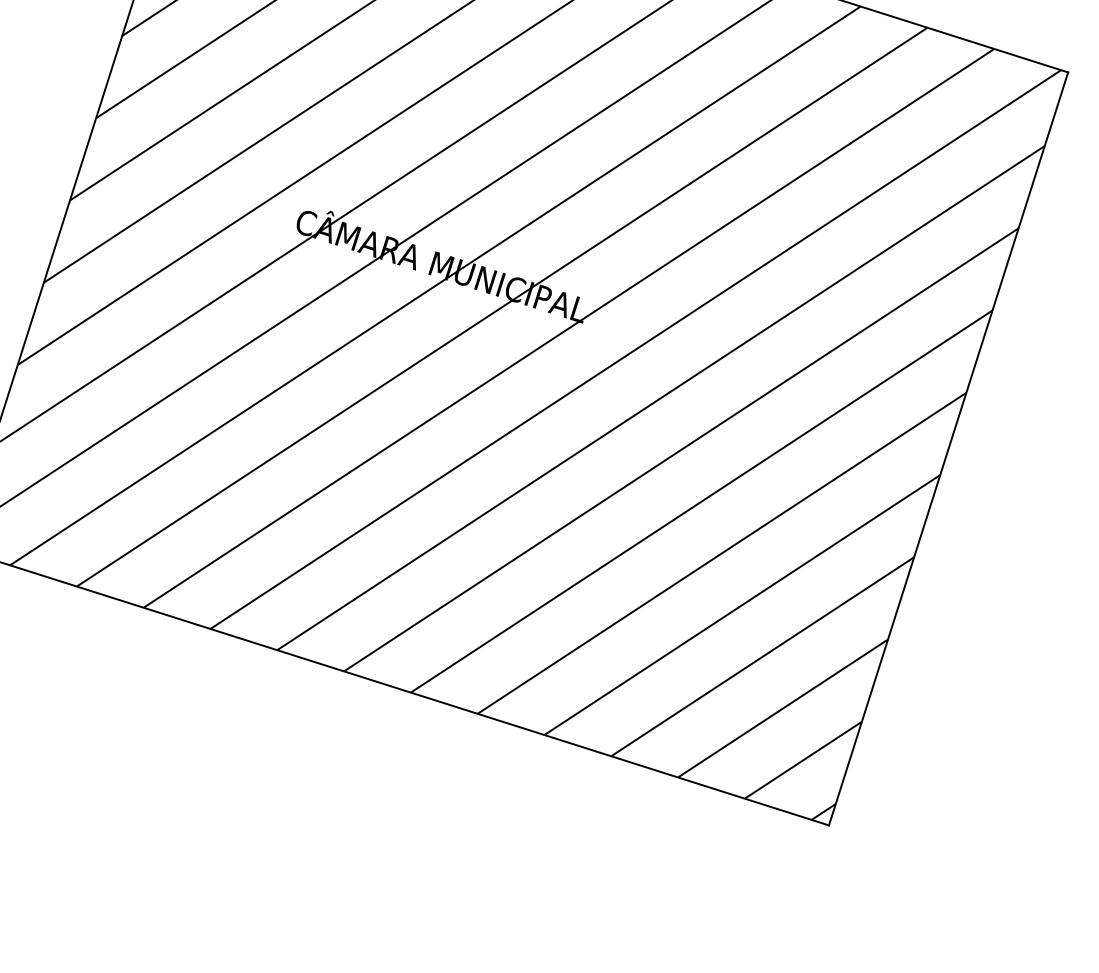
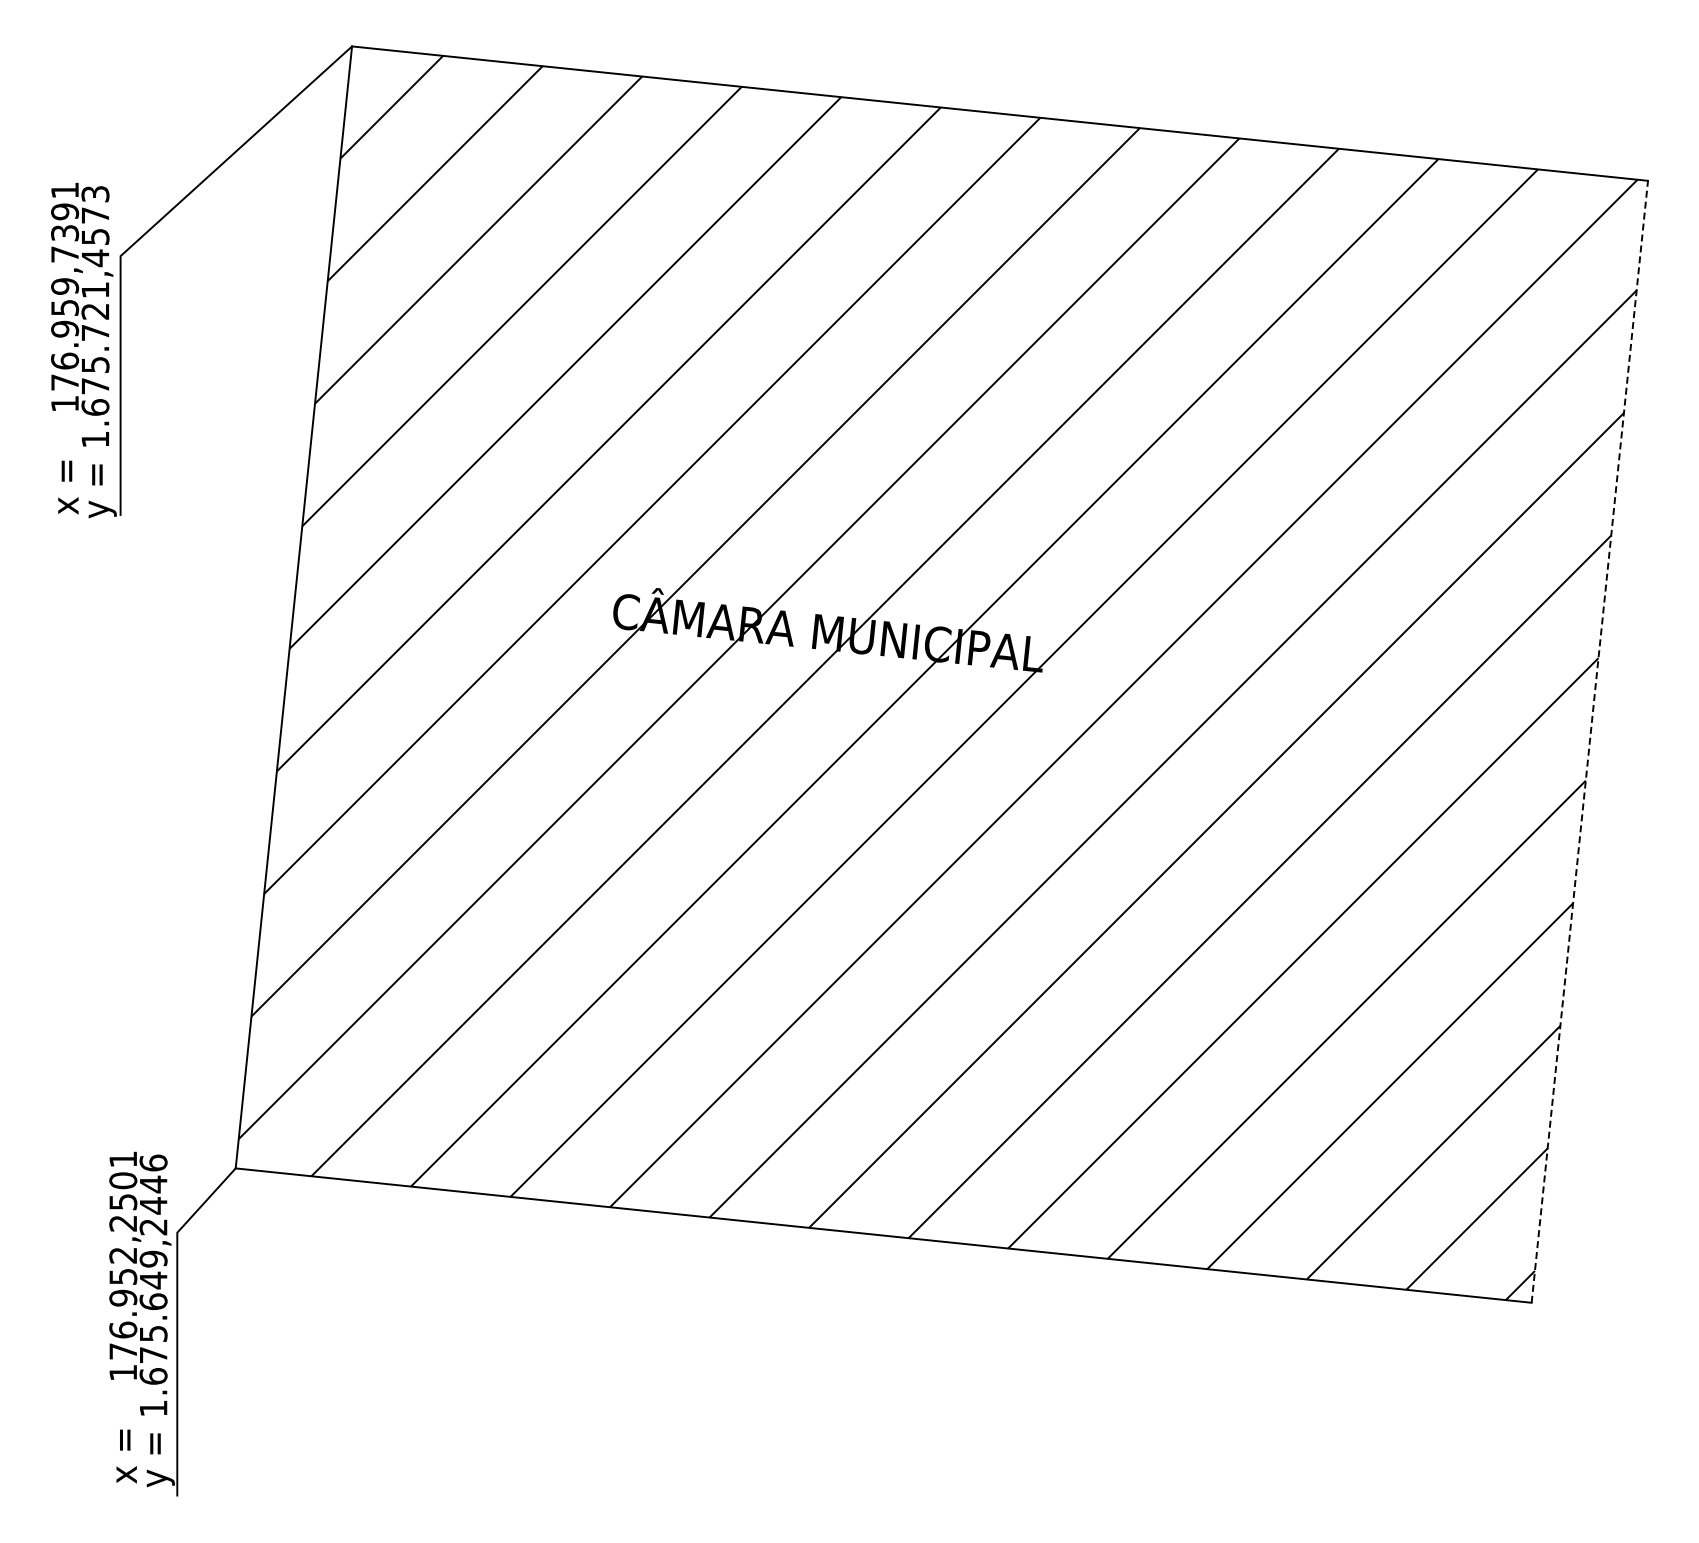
line: (948, 448) -> (1589, 741), solid -> dashed

